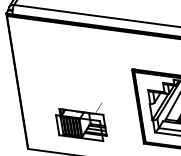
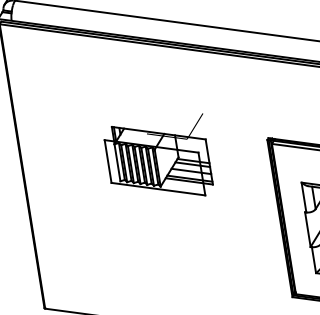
part: (81, 122) -> (158, 155), moved

